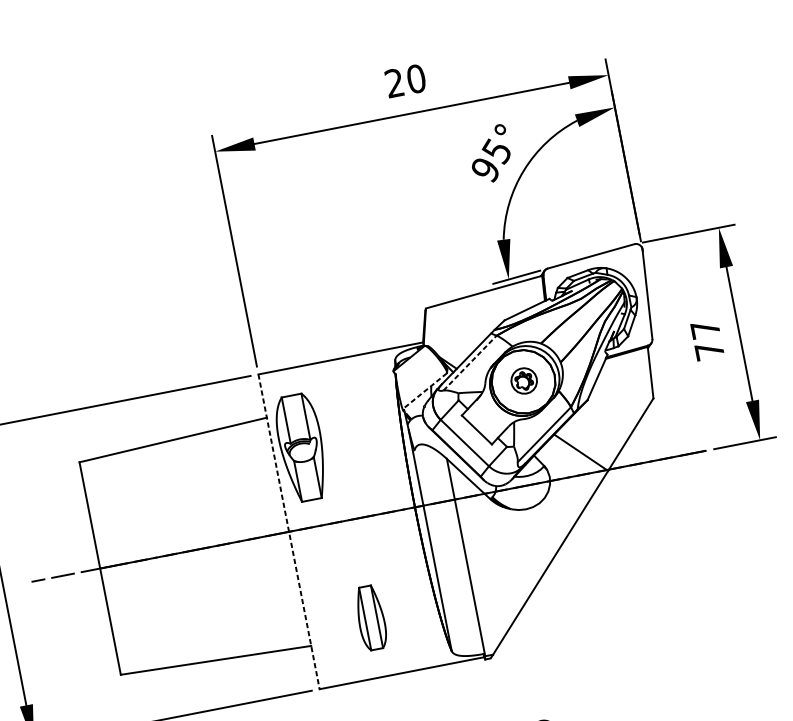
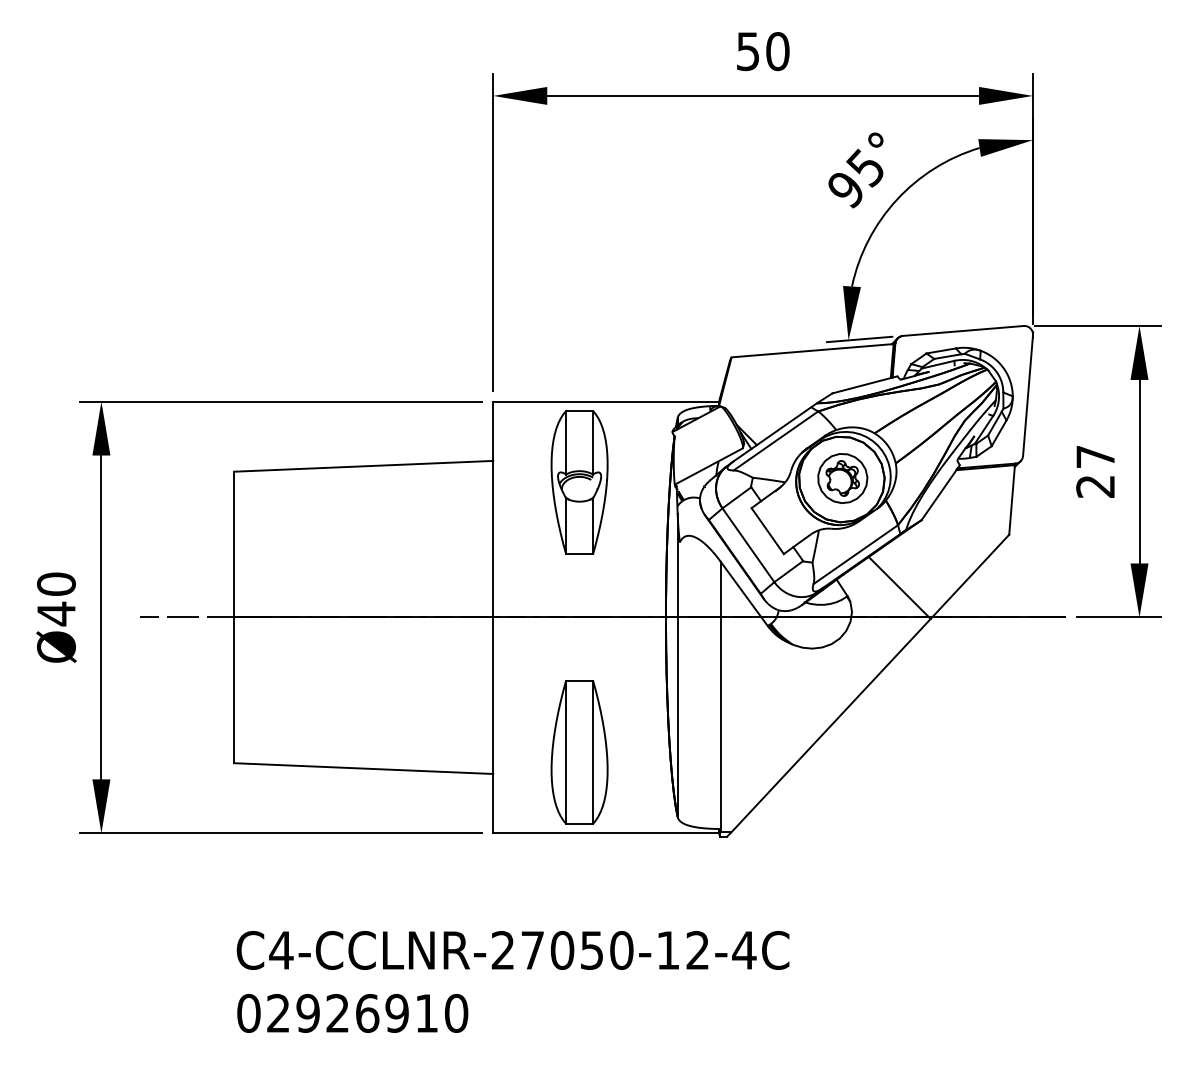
text: (394, 83) -> (747, 51), 20 -> 50
text: (709, 351) -> (1095, 486), 77 -> 27
line: (470, 362) -> (776, 440), dashed -> solid
part: (523, 381) -> (842, 478), size x1.43
line: (424, 391) -> (708, 466), dashed -> solid
part: (301, 447) -> (579, 482), moved
line: (289, 531) -> (493, 617), dashed -> solid
part: (371, 618) -> (579, 752), size x1.67

